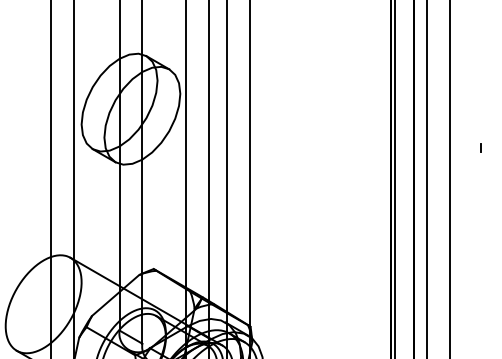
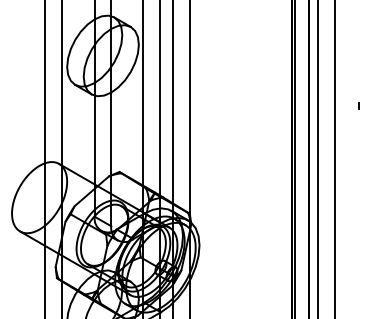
line: (479, 147) -> (358, 105), moved

